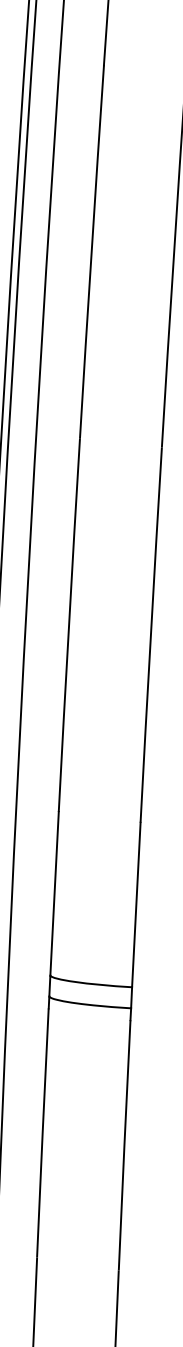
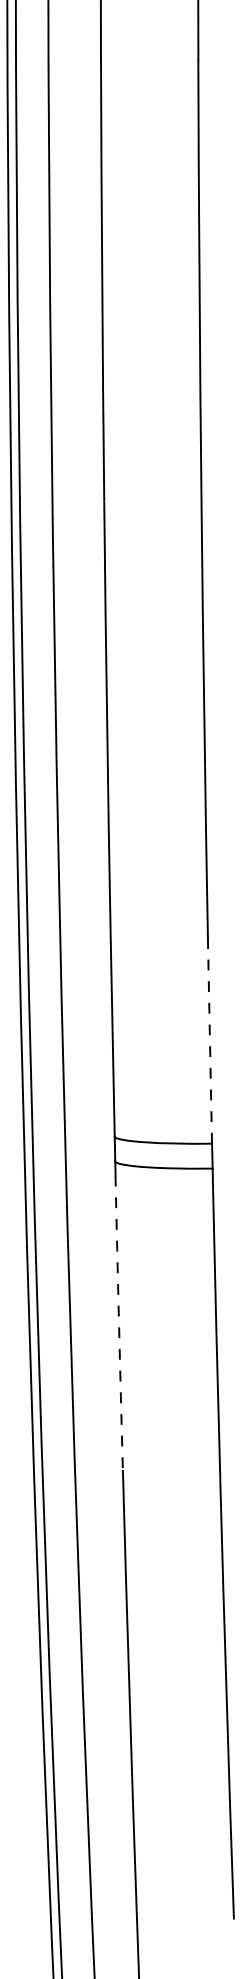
line: (136, 904) -> (210, 1045), solid -> dashed
arc: (43, 1132) -> (119, 1322), solid -> dashed

